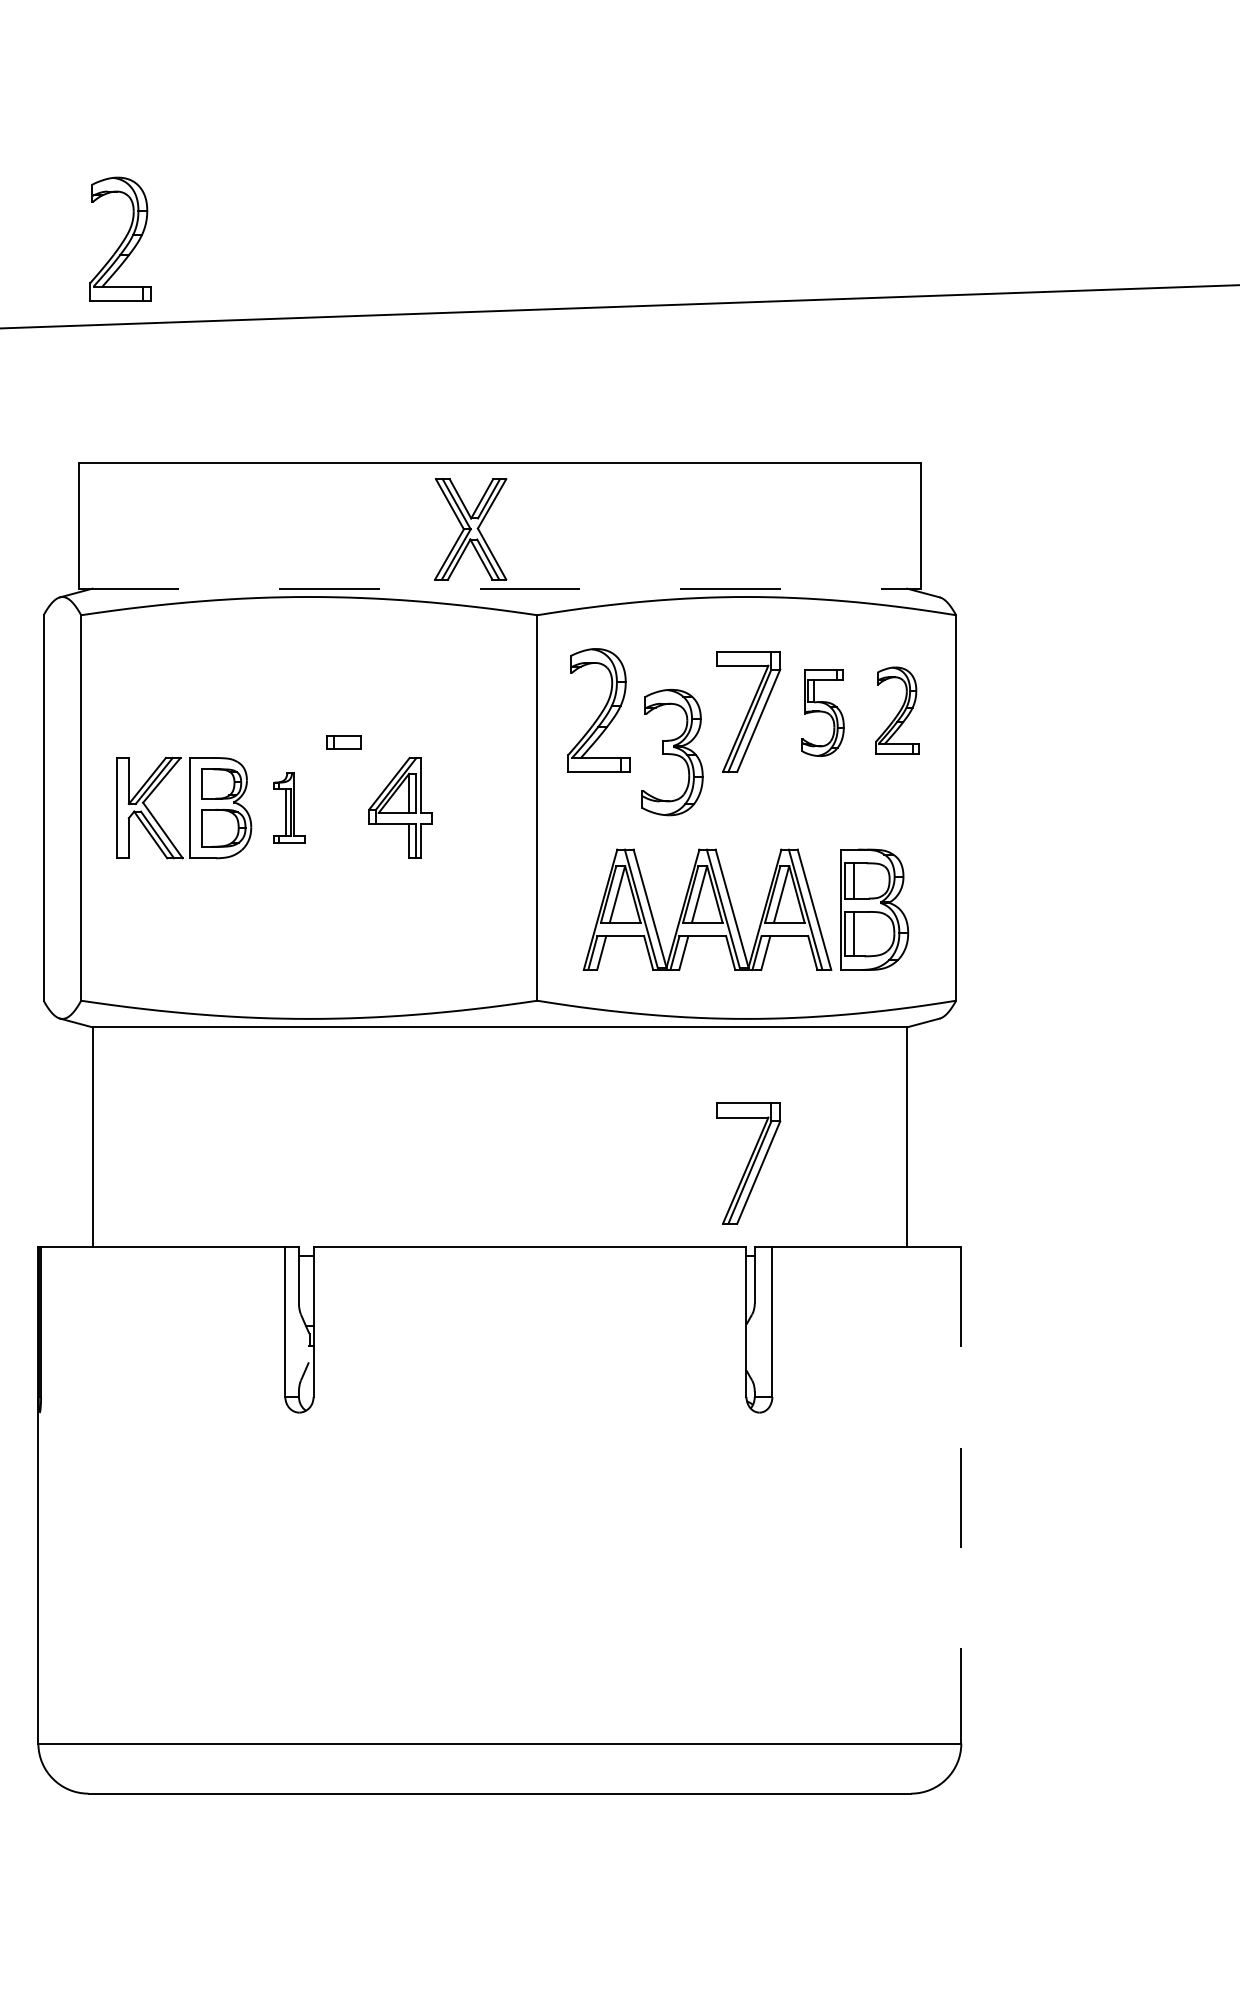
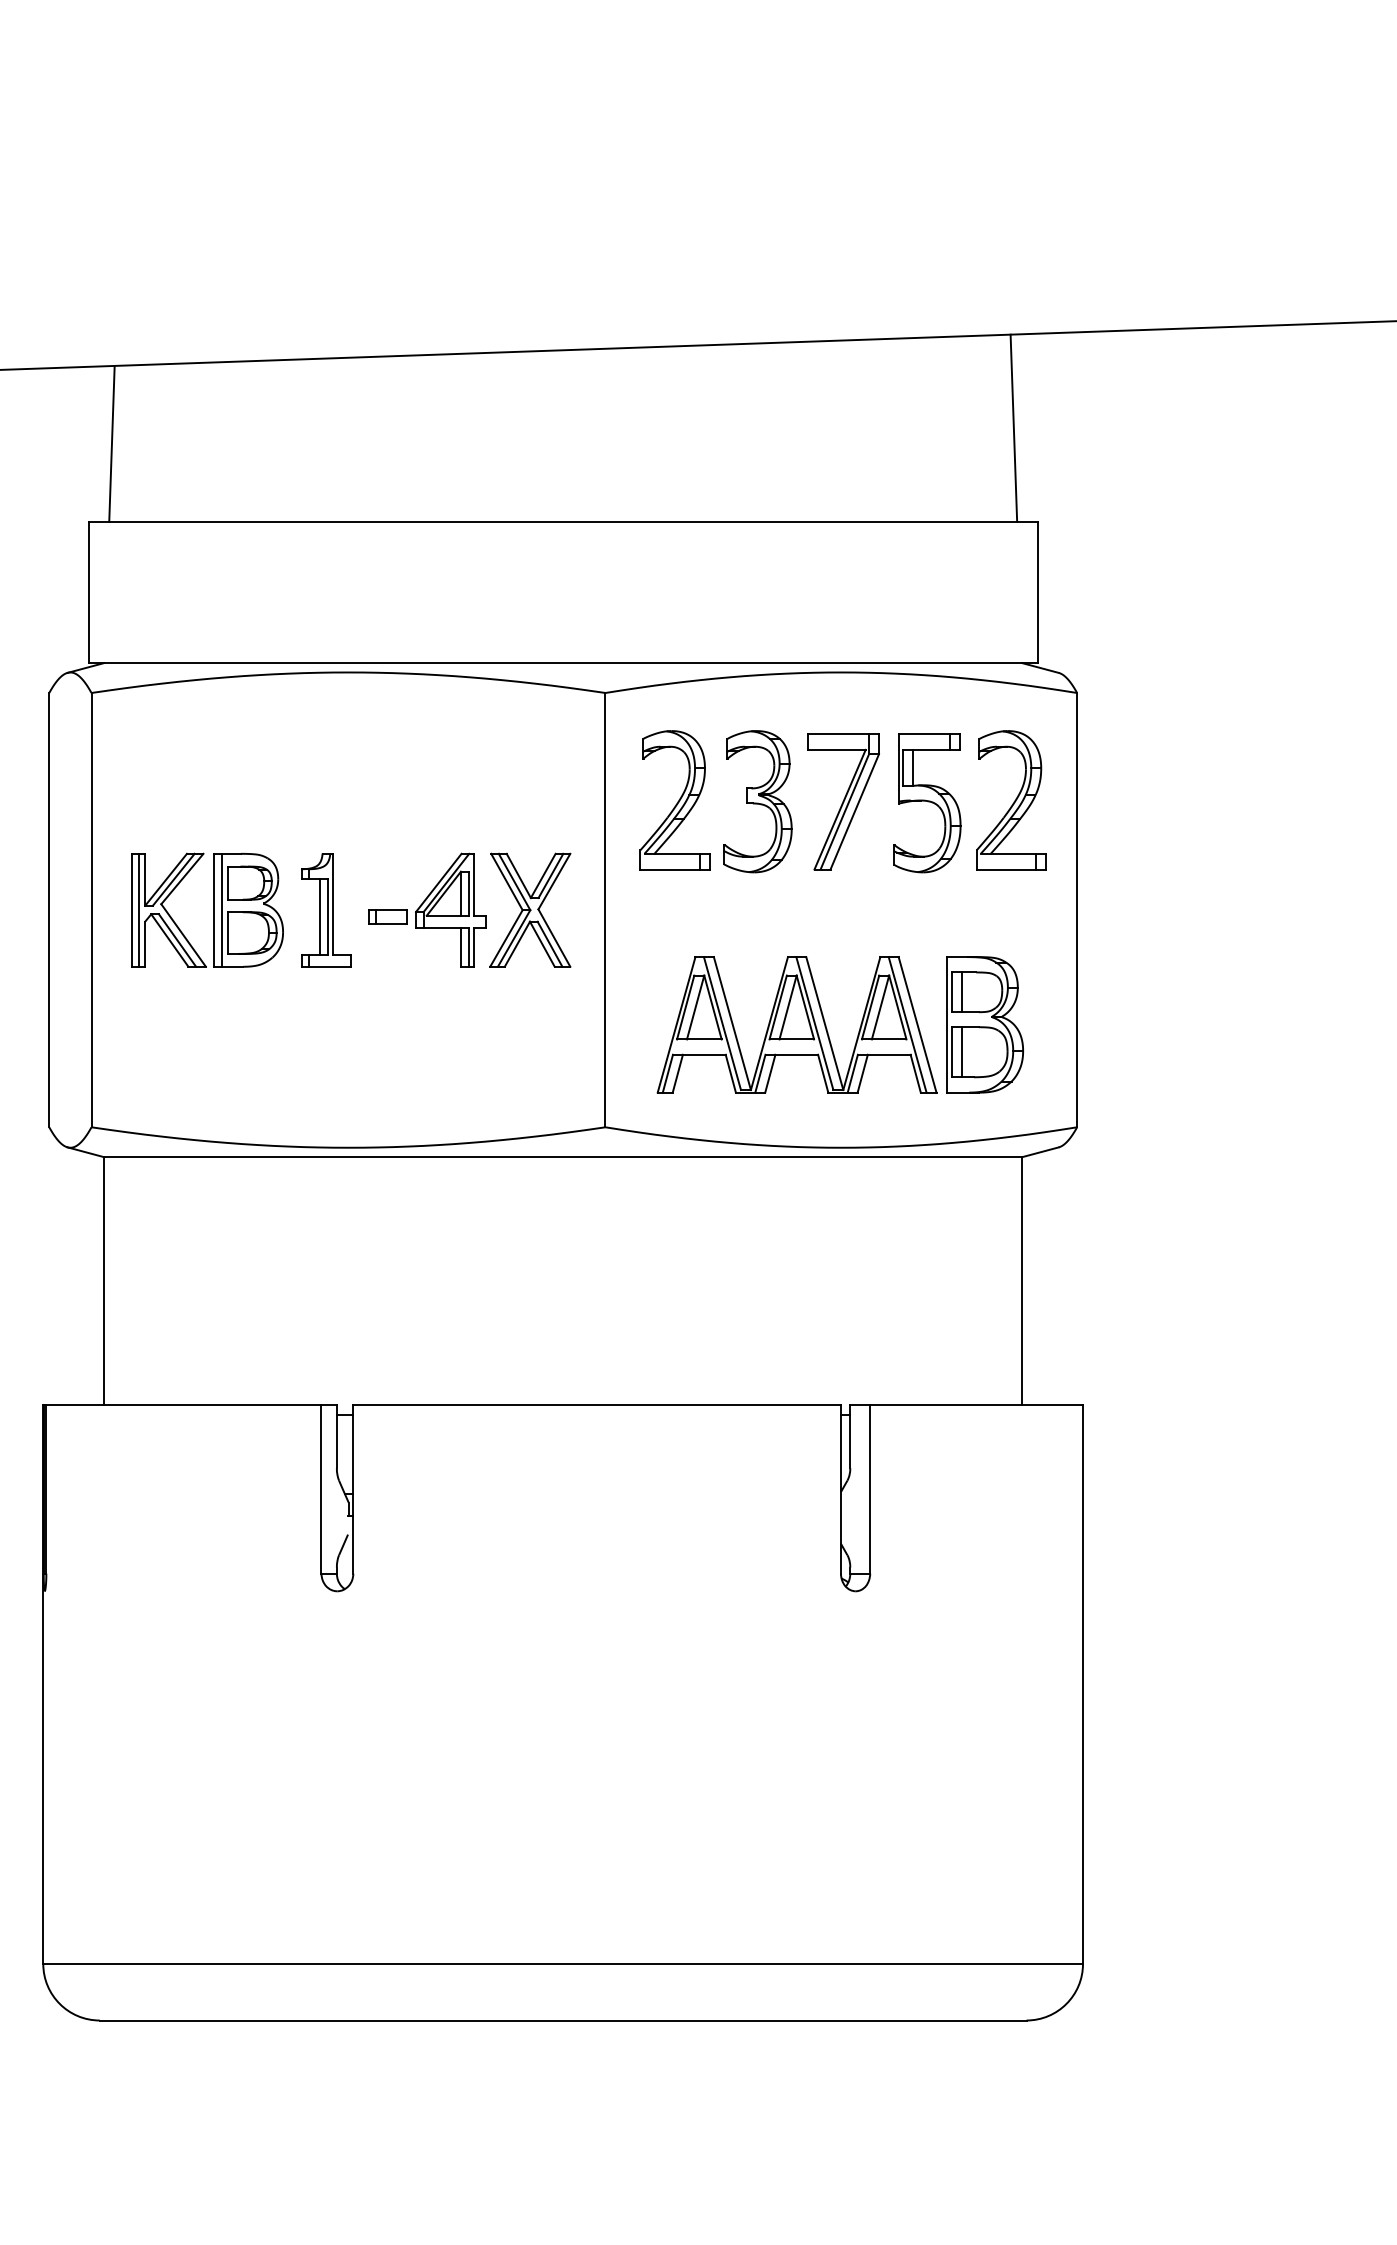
part: (120, 239) -> (135, 269), removed
line: (899, 379) -> (1013, 427), added
line: (98, 393) -> (111, 443), added
part: (470, 528) -> (530, 909), moved
line: (500, 589) -> (563, 663), dashed -> solid
part: (897, 710) -> (1011, 800), size x1.43
part: (823, 713) -> (927, 803), size x1.43
part: (343, 741) -> (387, 916), moved
part: (672, 752) -> (757, 801), moved
line: (123, 807) -> (139, 909), added
line: (196, 807) -> (221, 909), added
part: (289, 808) -> (326, 910), size x1.43
part: (748, 1163) -> (843, 1310), removed
line: (961, 1495) -> (1083, 1684), dashed -> solid

